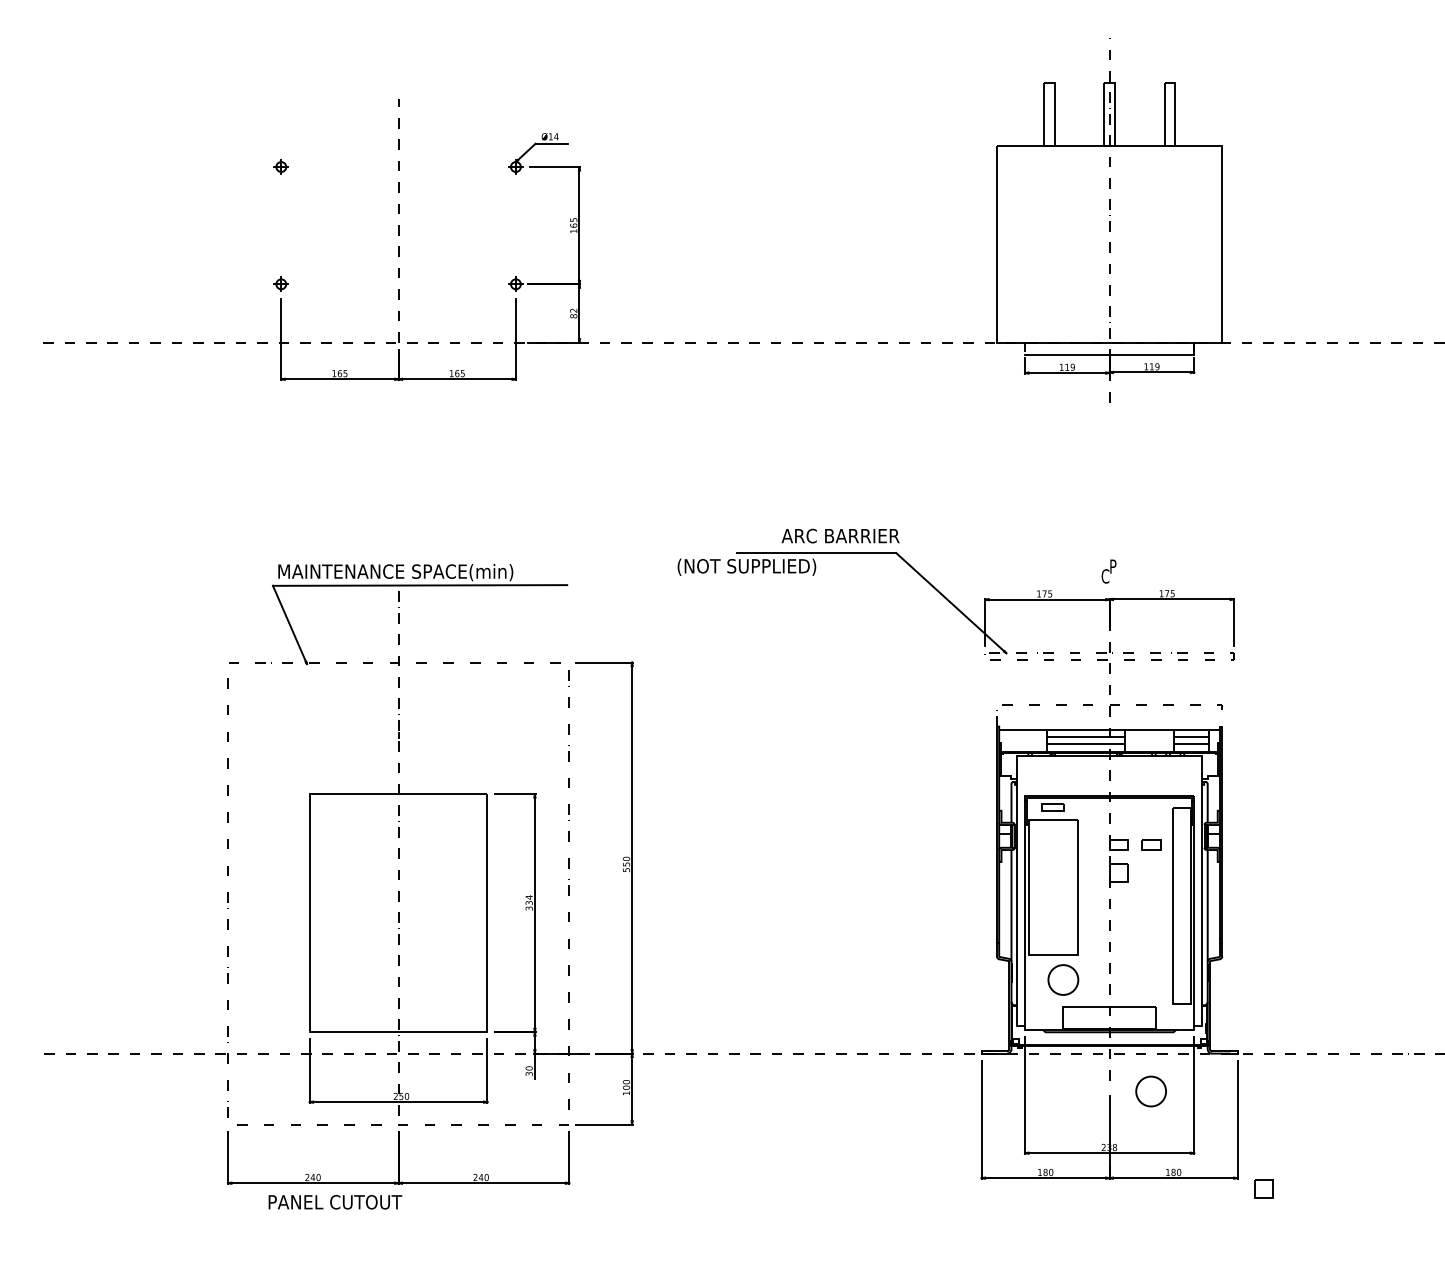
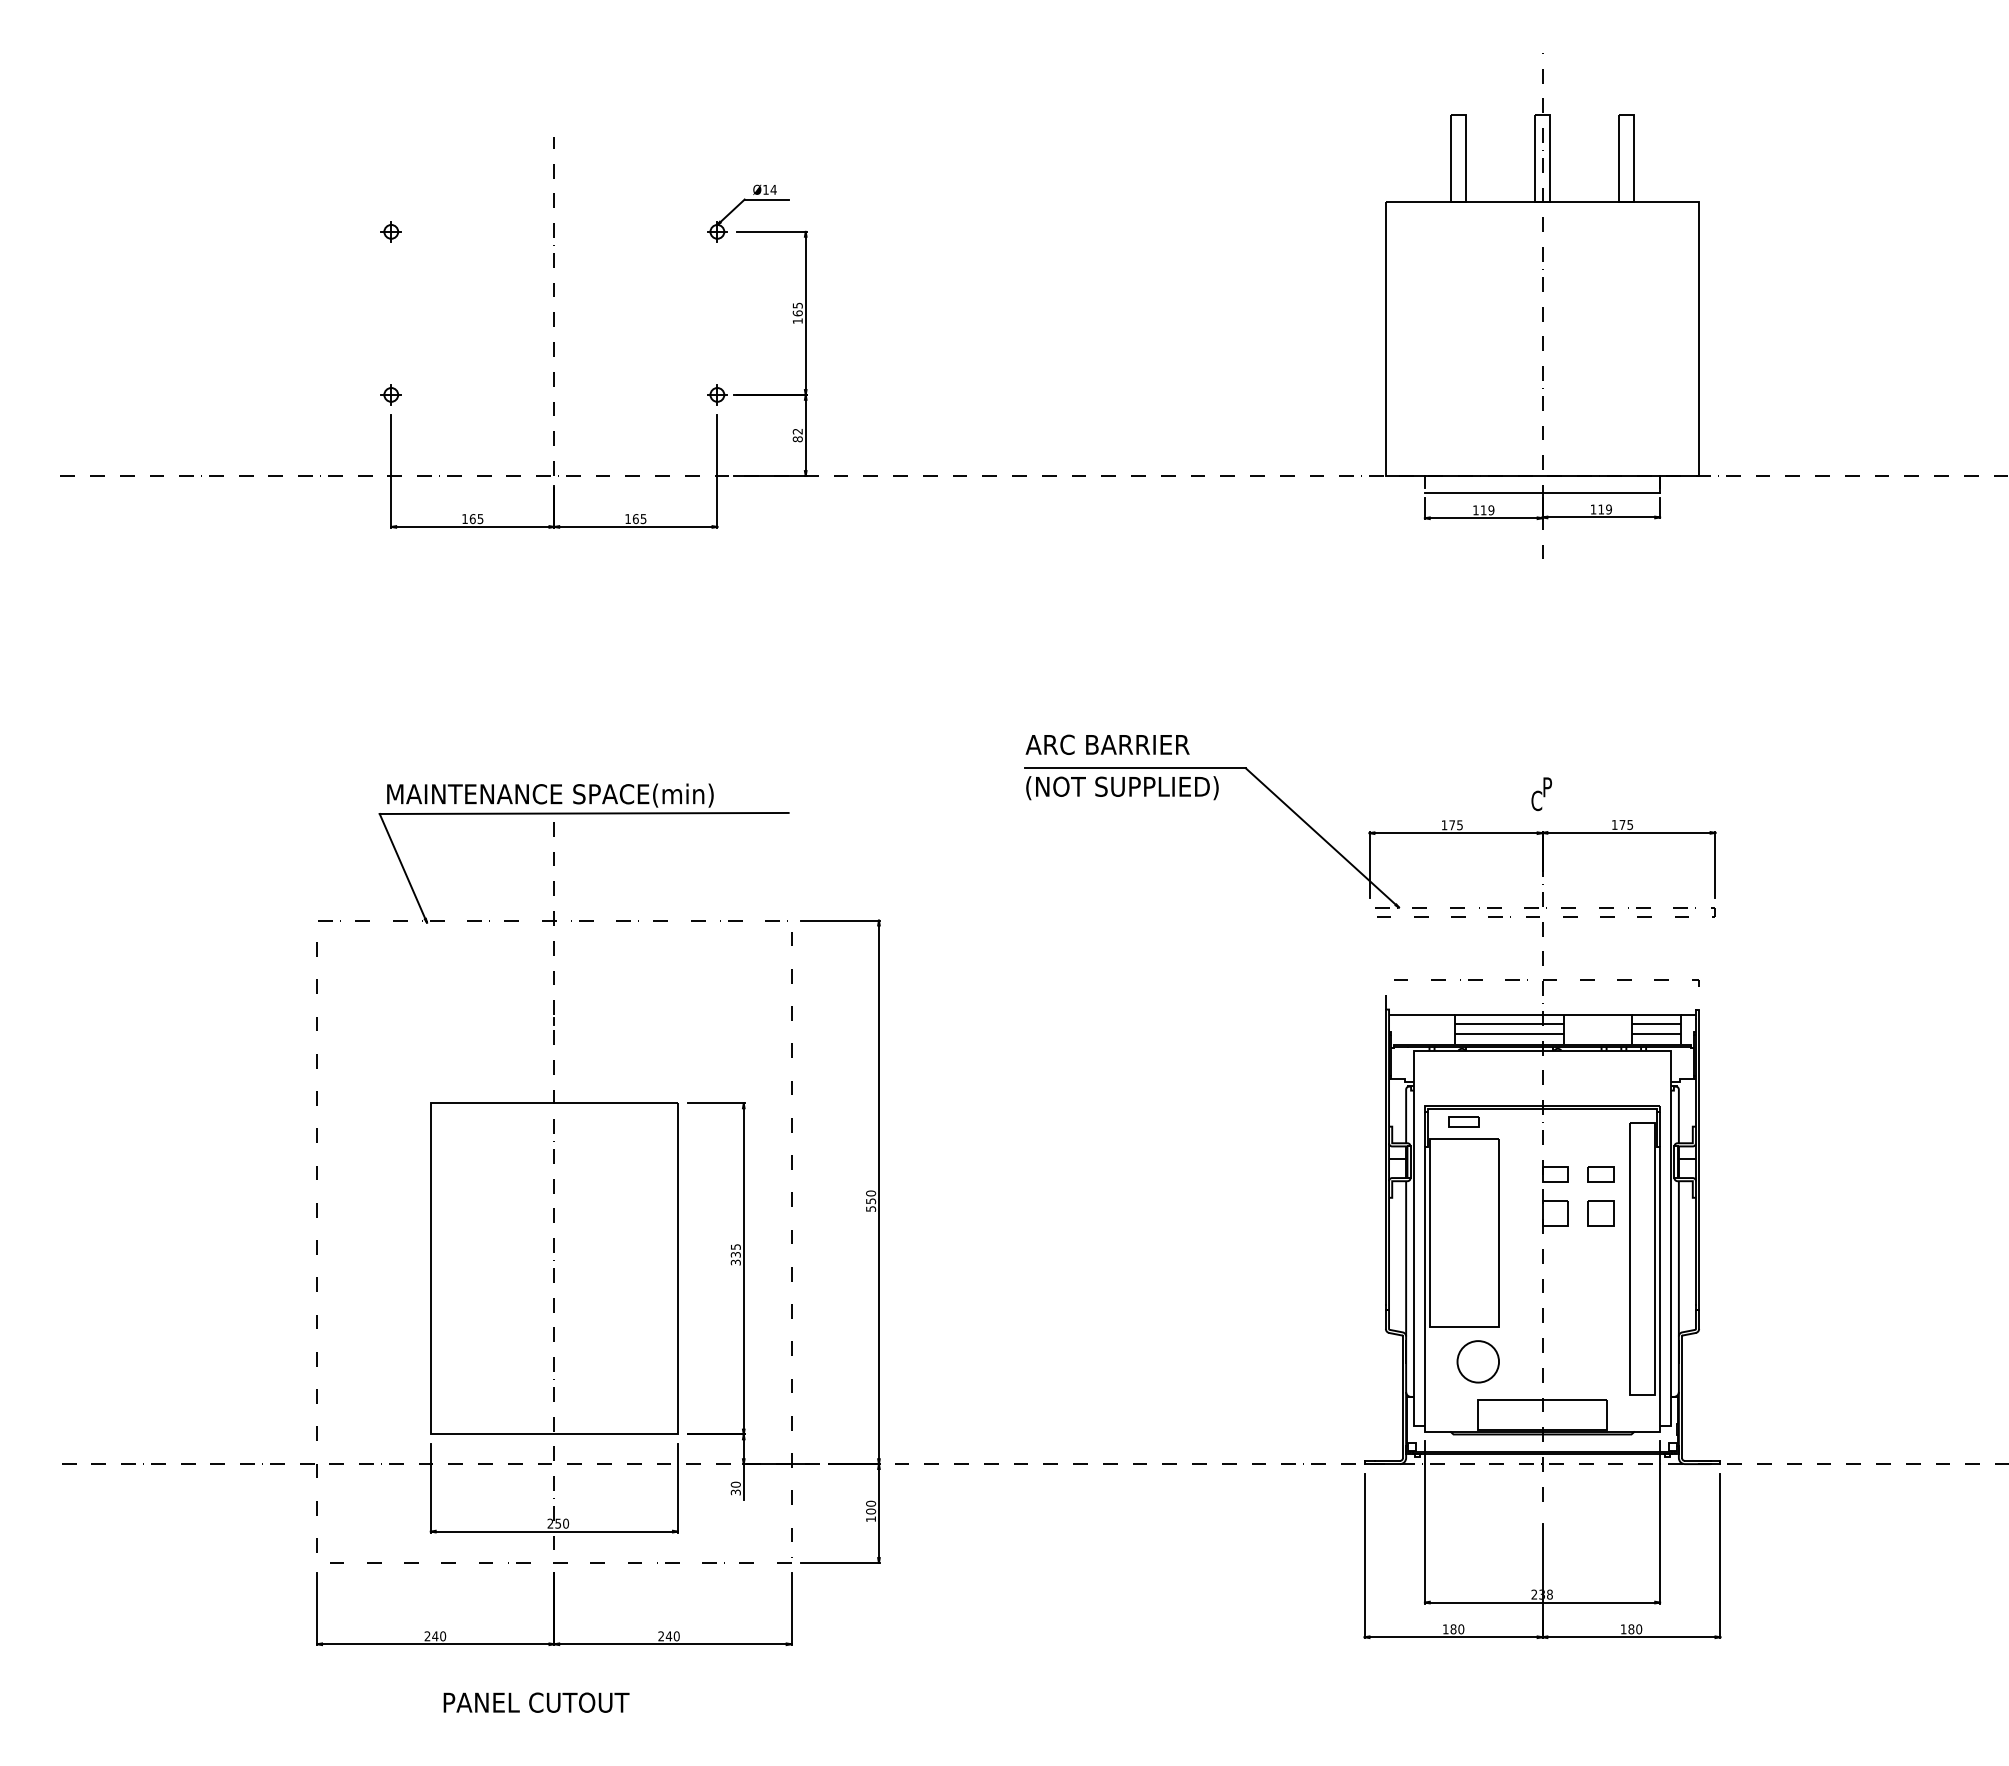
text: (840, 535) -> (1107, 744), moved
text: (746, 567) -> (1122, 788), moved
text: (528, 897) -> (735, 1247), 334 -> 335
circle: (1150, 1091) -> (1599, 1516), removed
part: (1263, 1189) -> (1600, 1213), moved
text: (335, 1202) -> (536, 1702), moved

